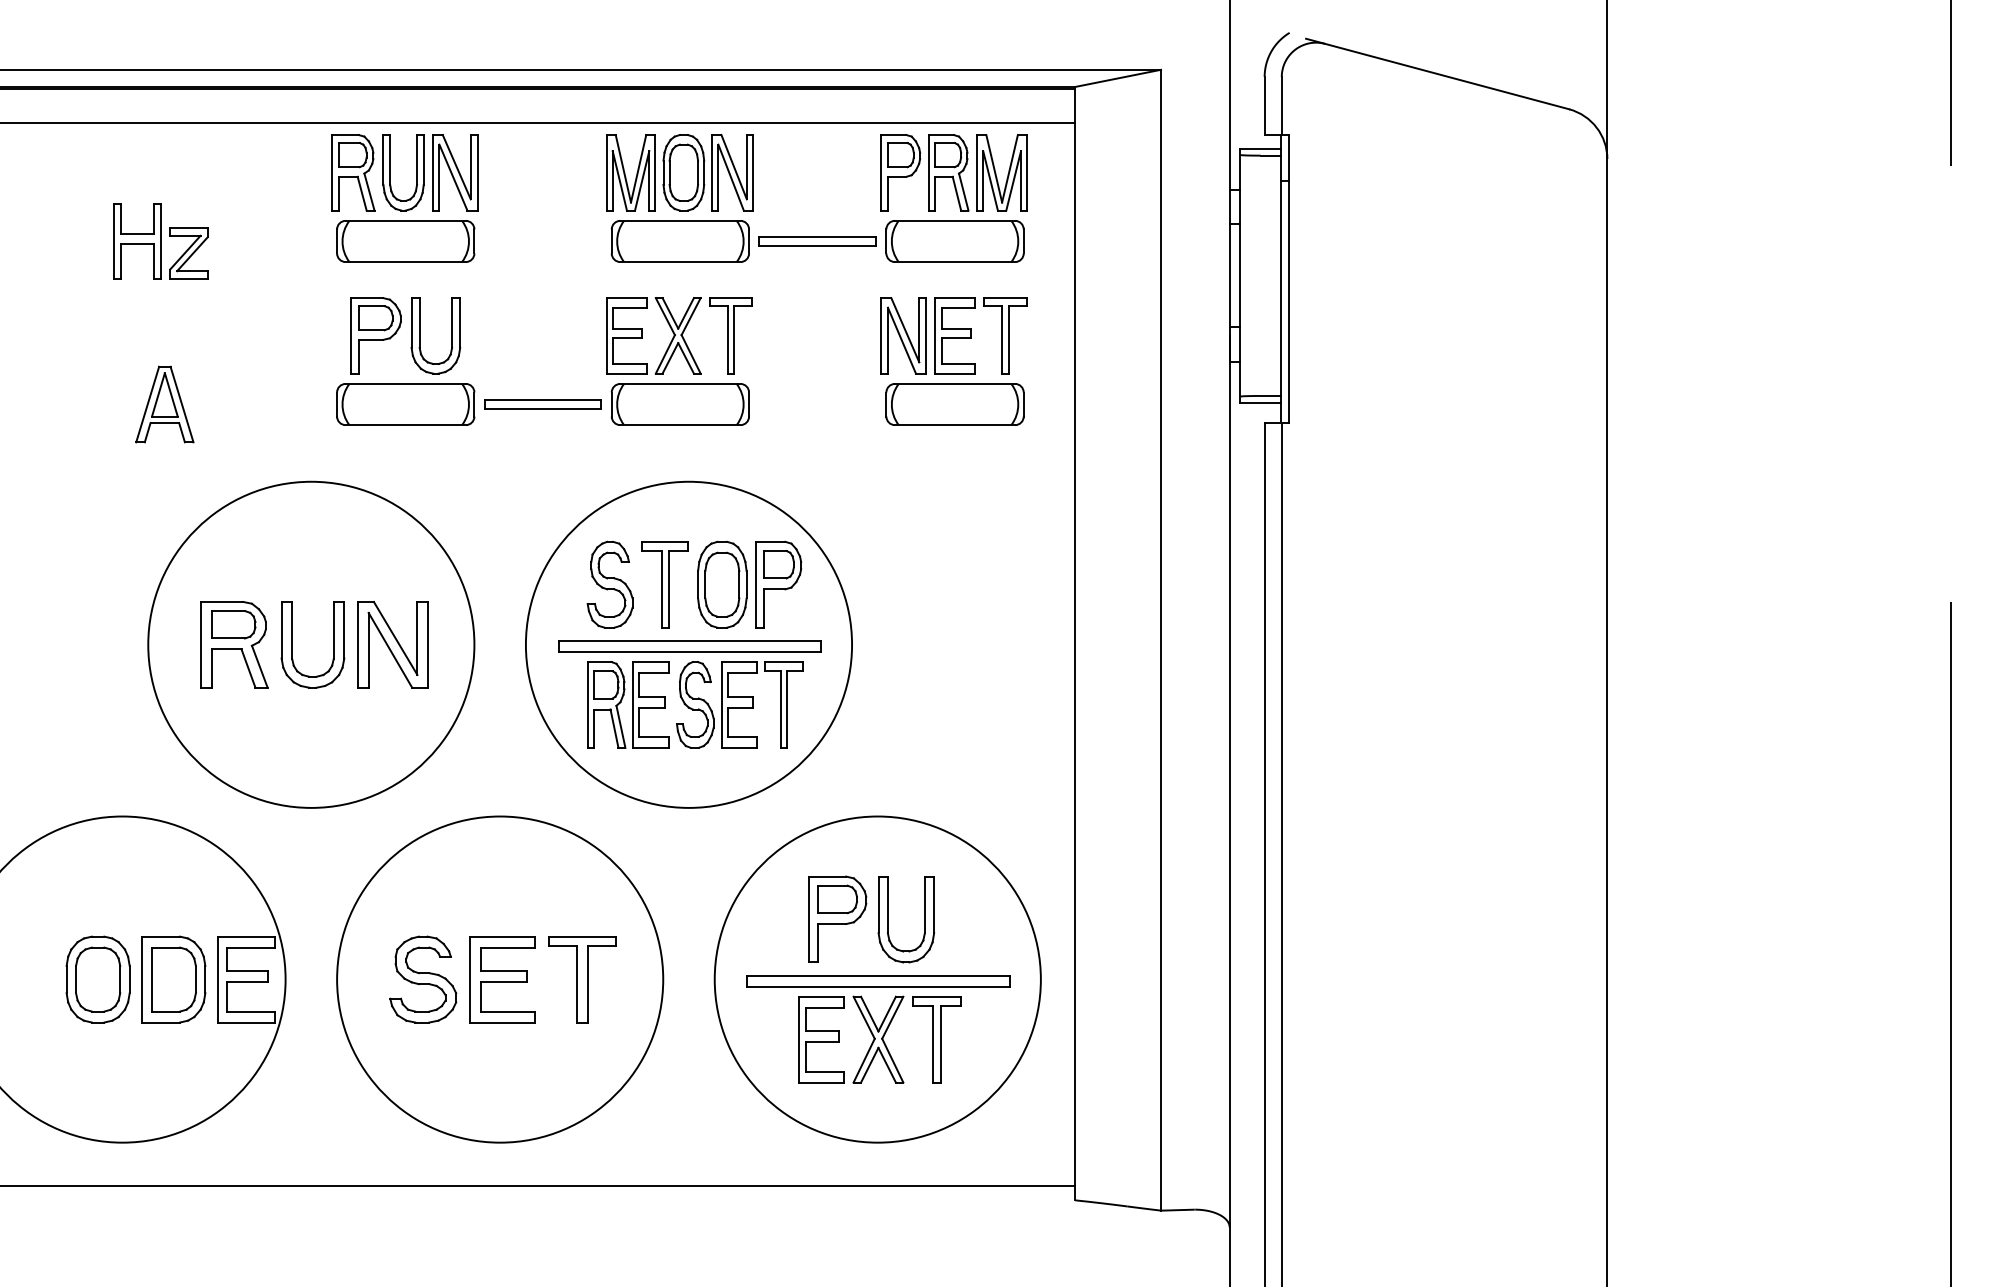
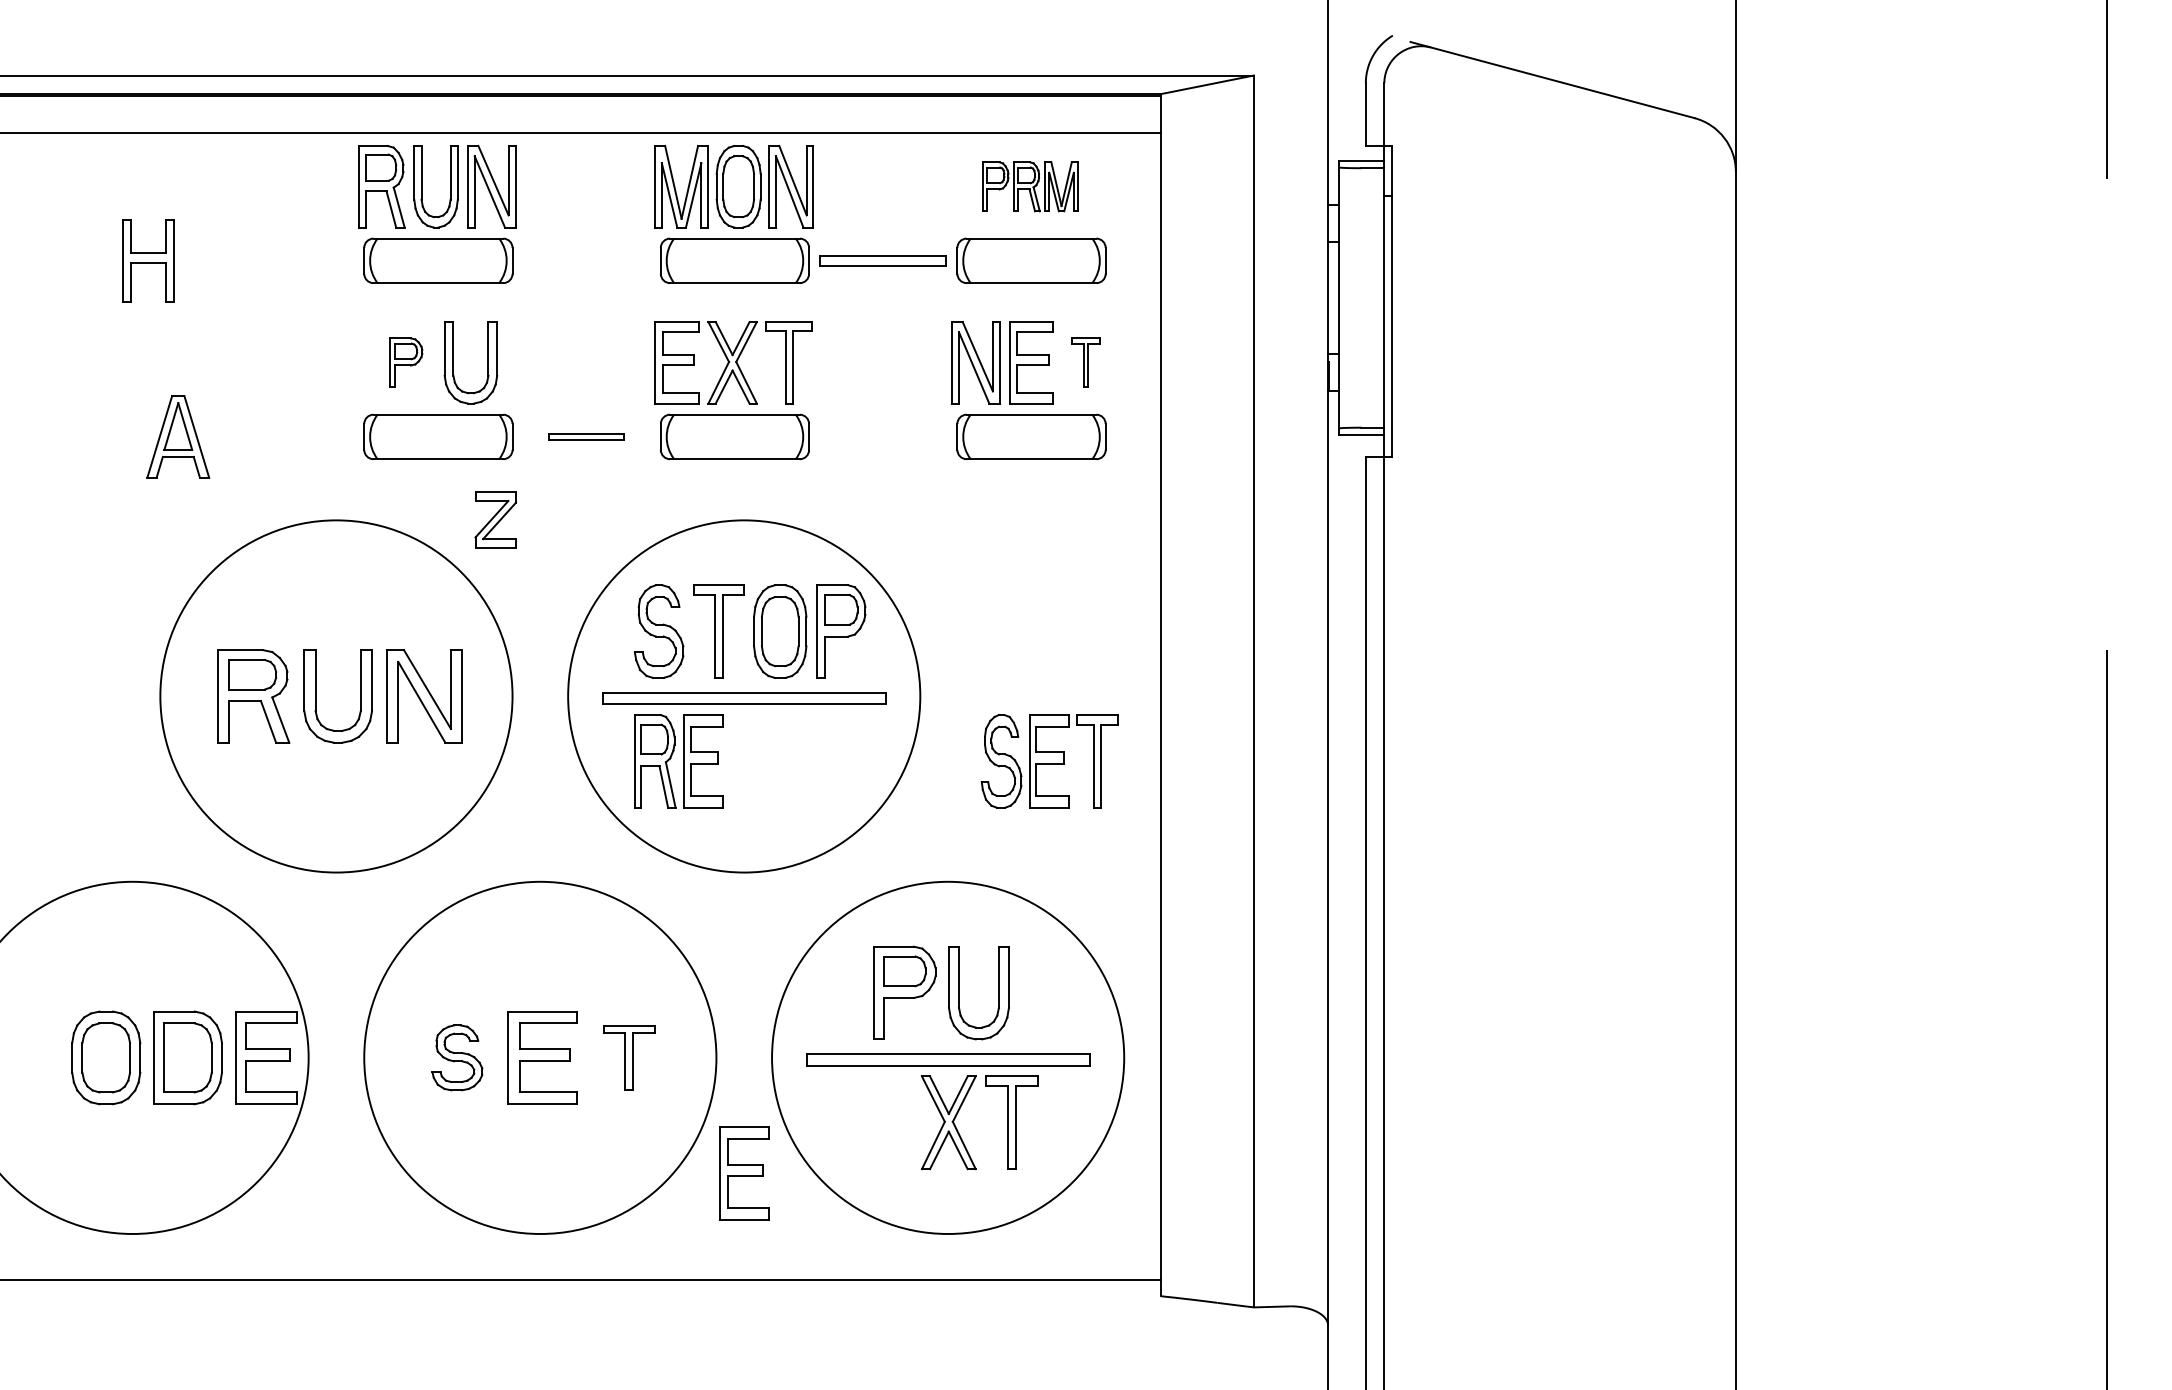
part: (953, 172) -> (1029, 186), size x0.6
part: (188, 253) -> (495, 520), moved
part: (375, 335) -> (405, 362), size x0.6
part: (1005, 335) -> (1086, 362), size x0.6
part: (542, 404) -> (586, 436), size x0.6
part: (739, 704) -> (1049, 760), moved
part: (423, 979) -> (457, 1057), size x0.7
part: (582, 979) -> (629, 1057), size x0.7
part: (821, 1039) -> (744, 1173), moved

